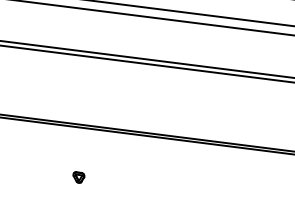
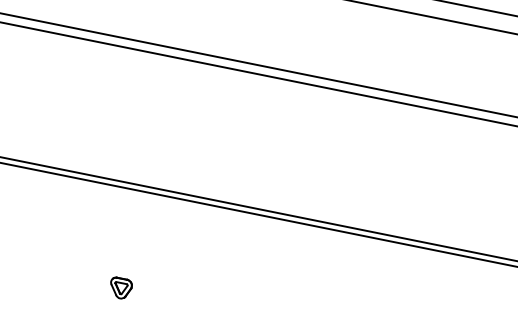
part: (78, 177) -> (120, 287), moved

